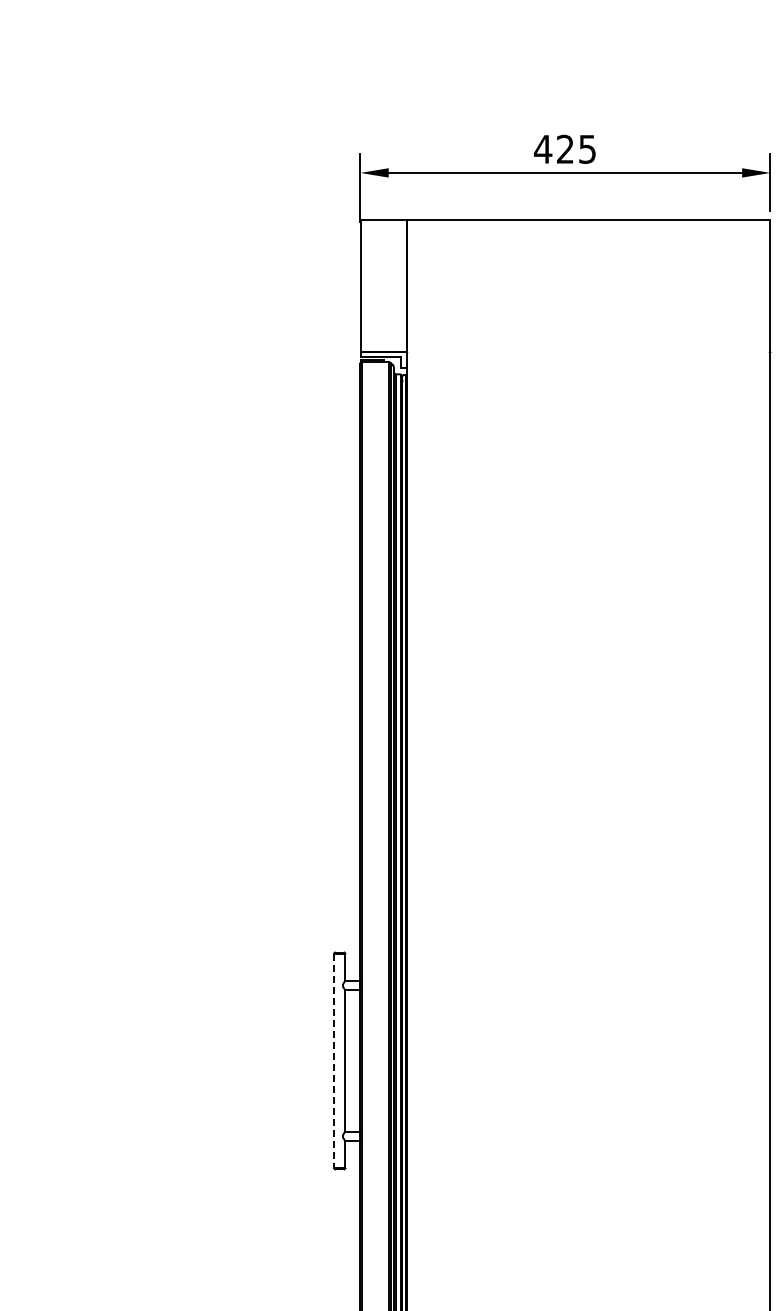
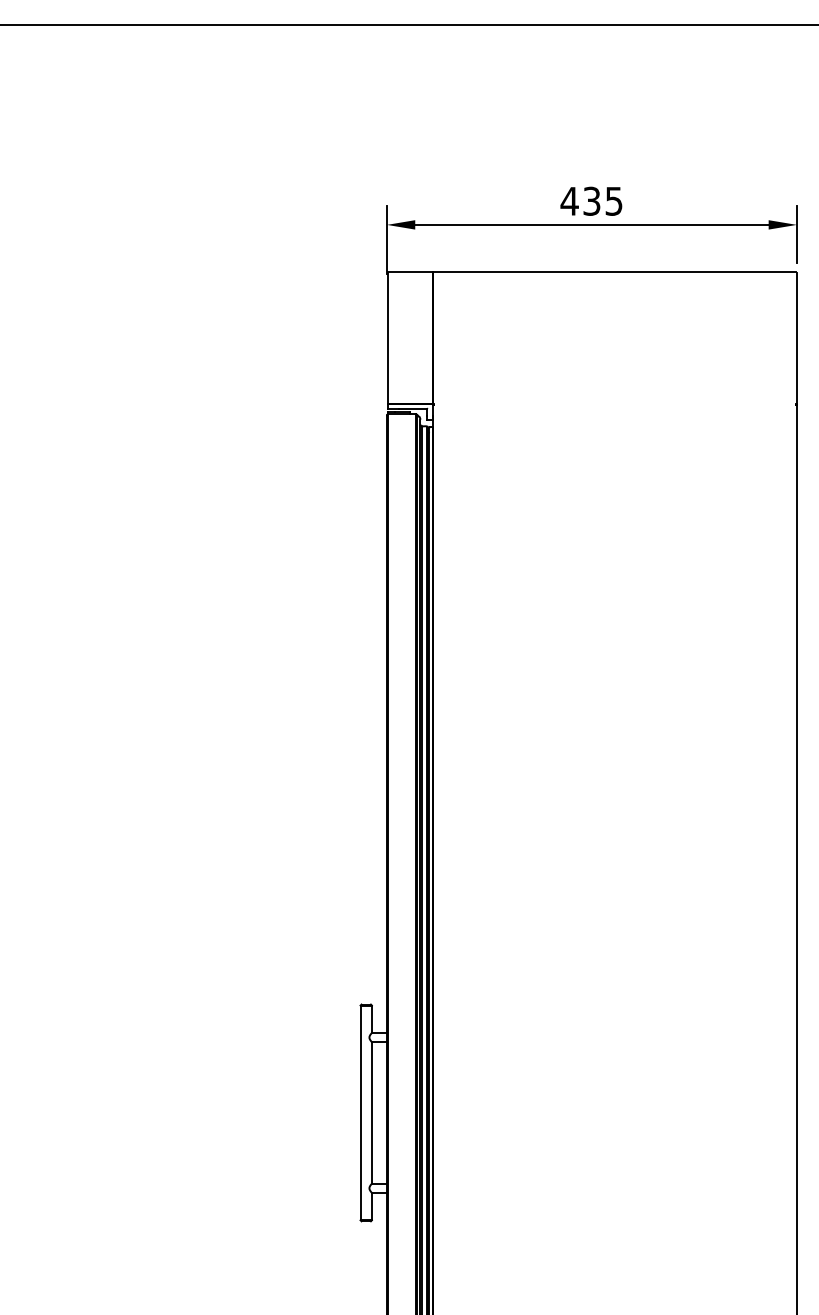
text: (564, 149) -> (591, 201), 425 -> 435
line: (333, 1061) -> (360, 1113), dashed -> solid

